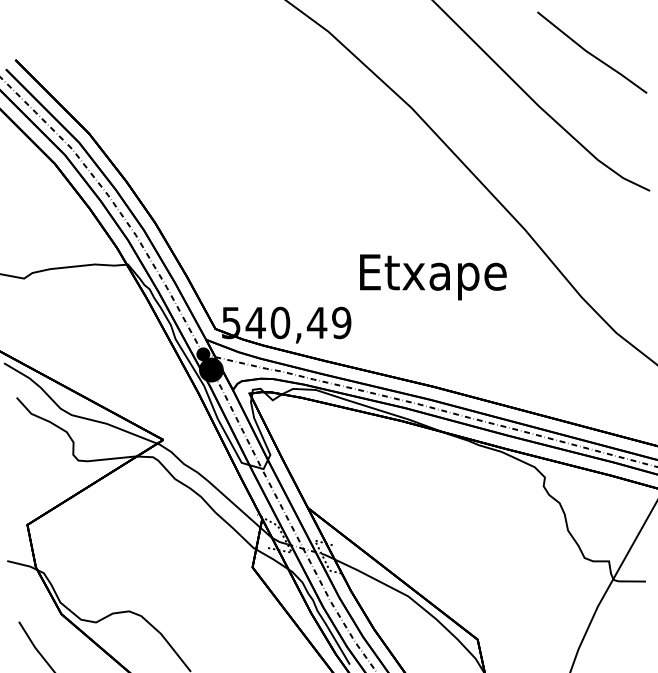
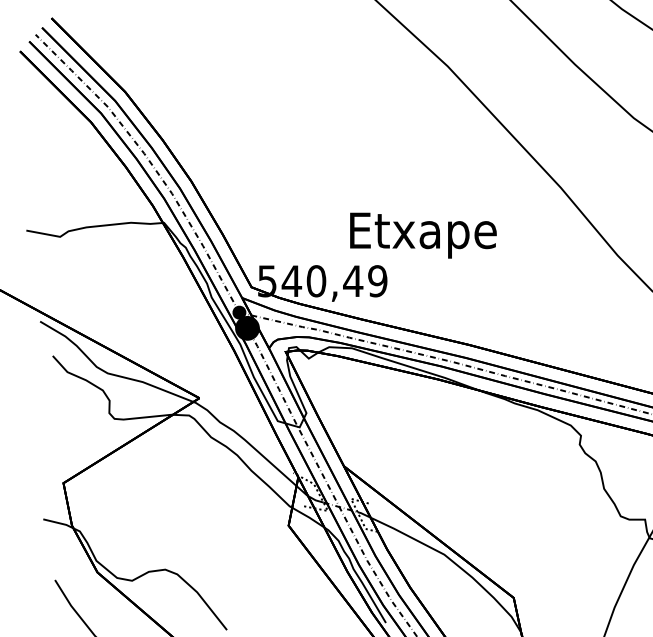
text: (433, 277) -> (423, 235), moved

